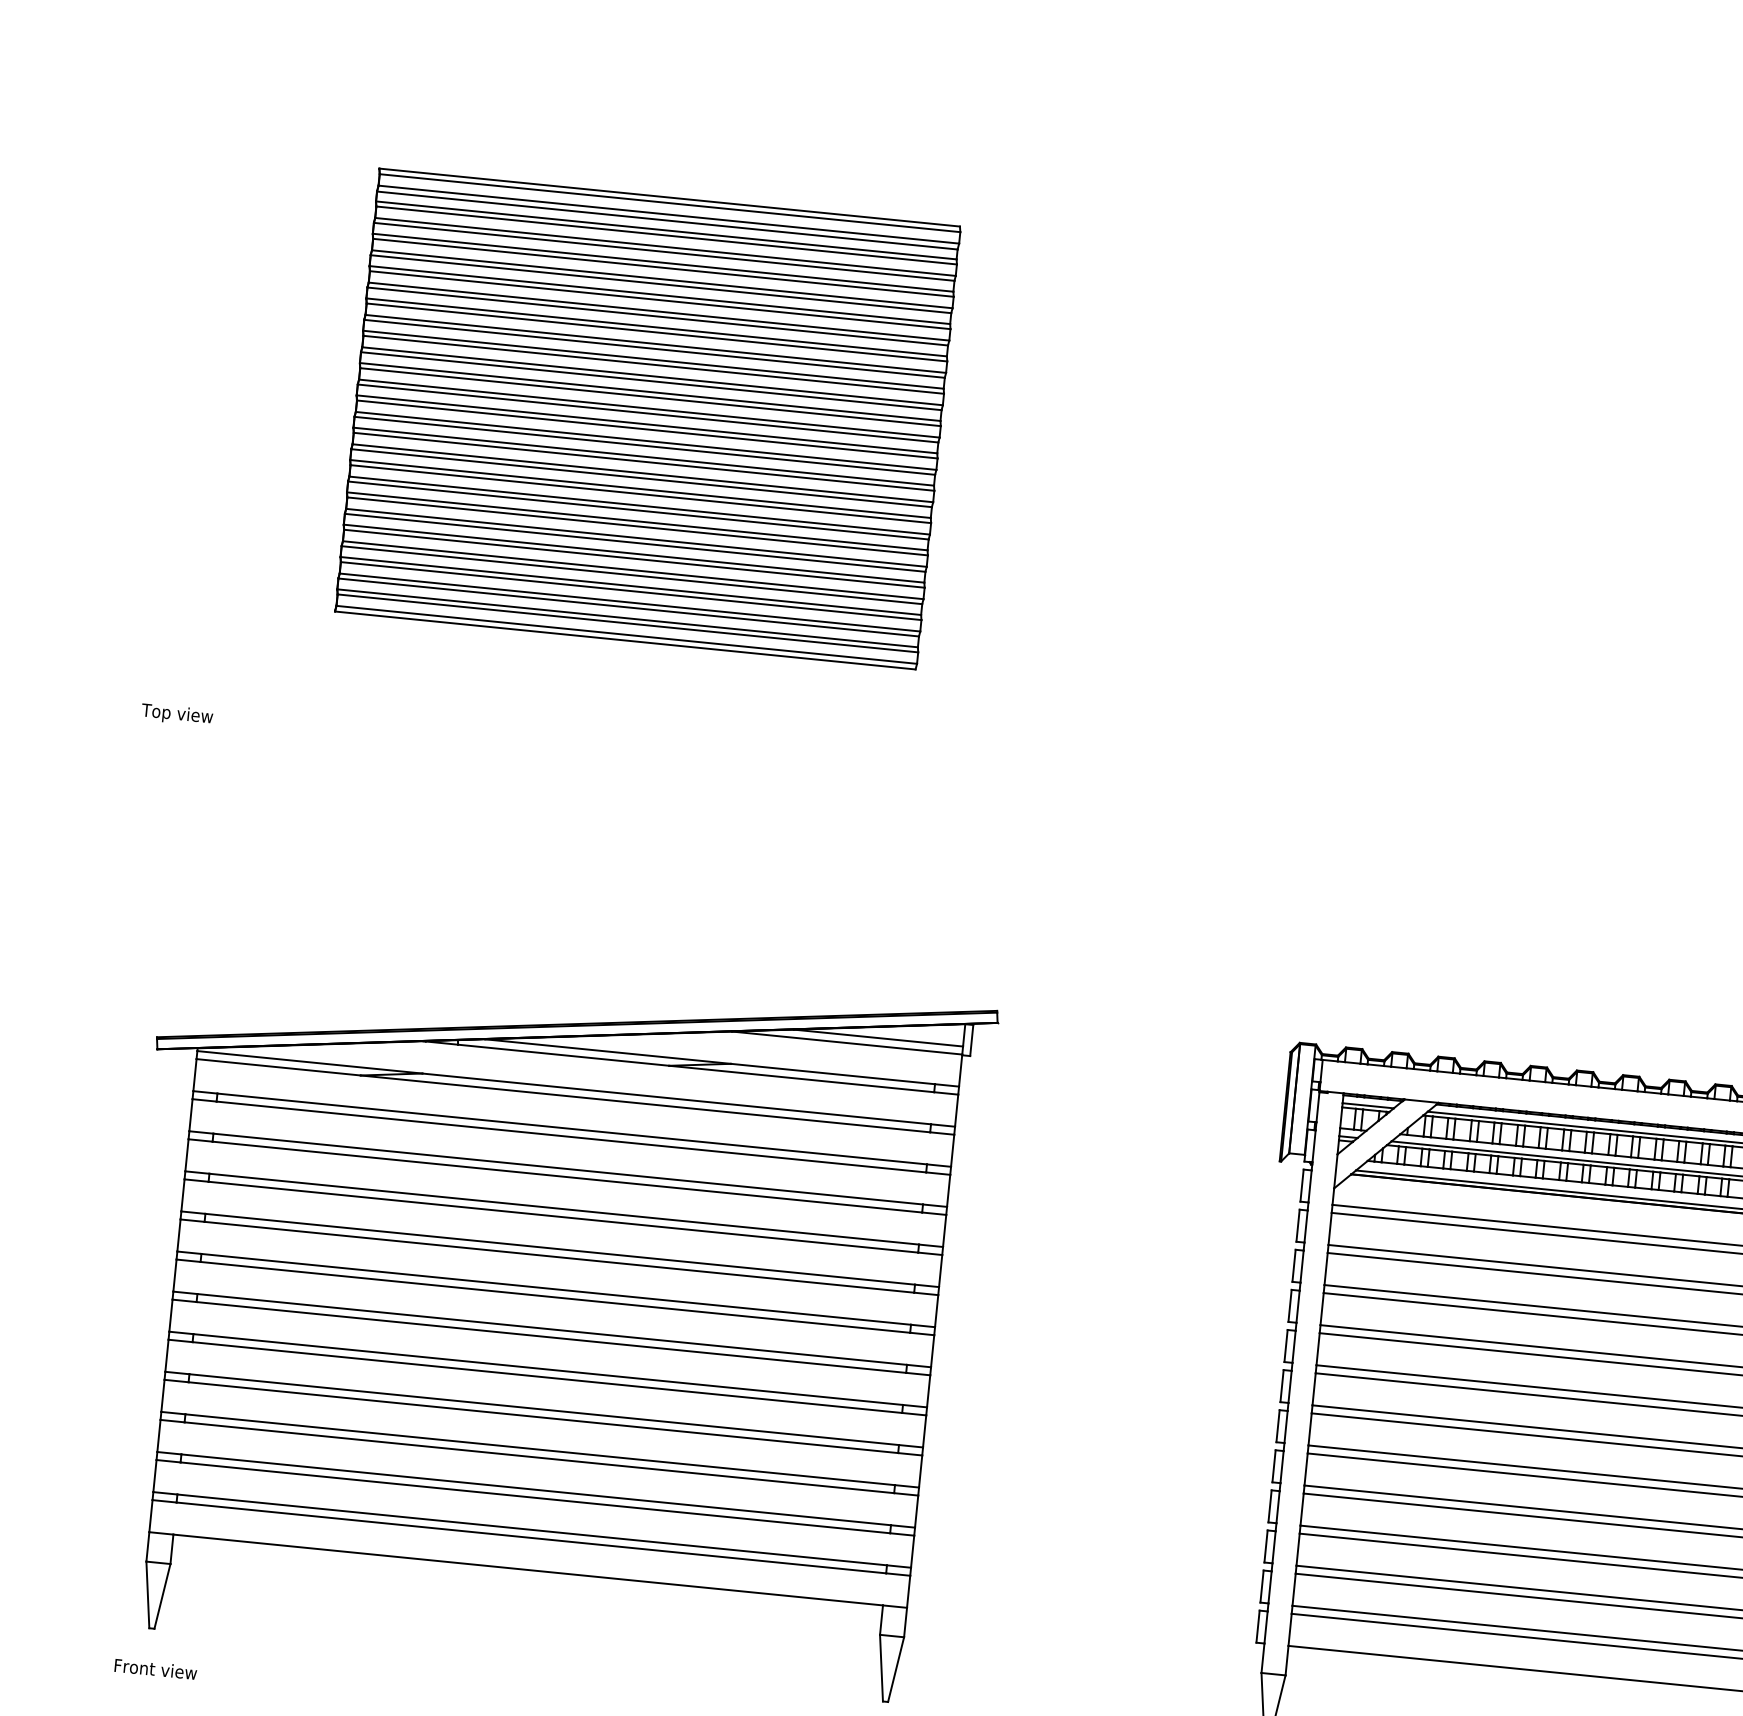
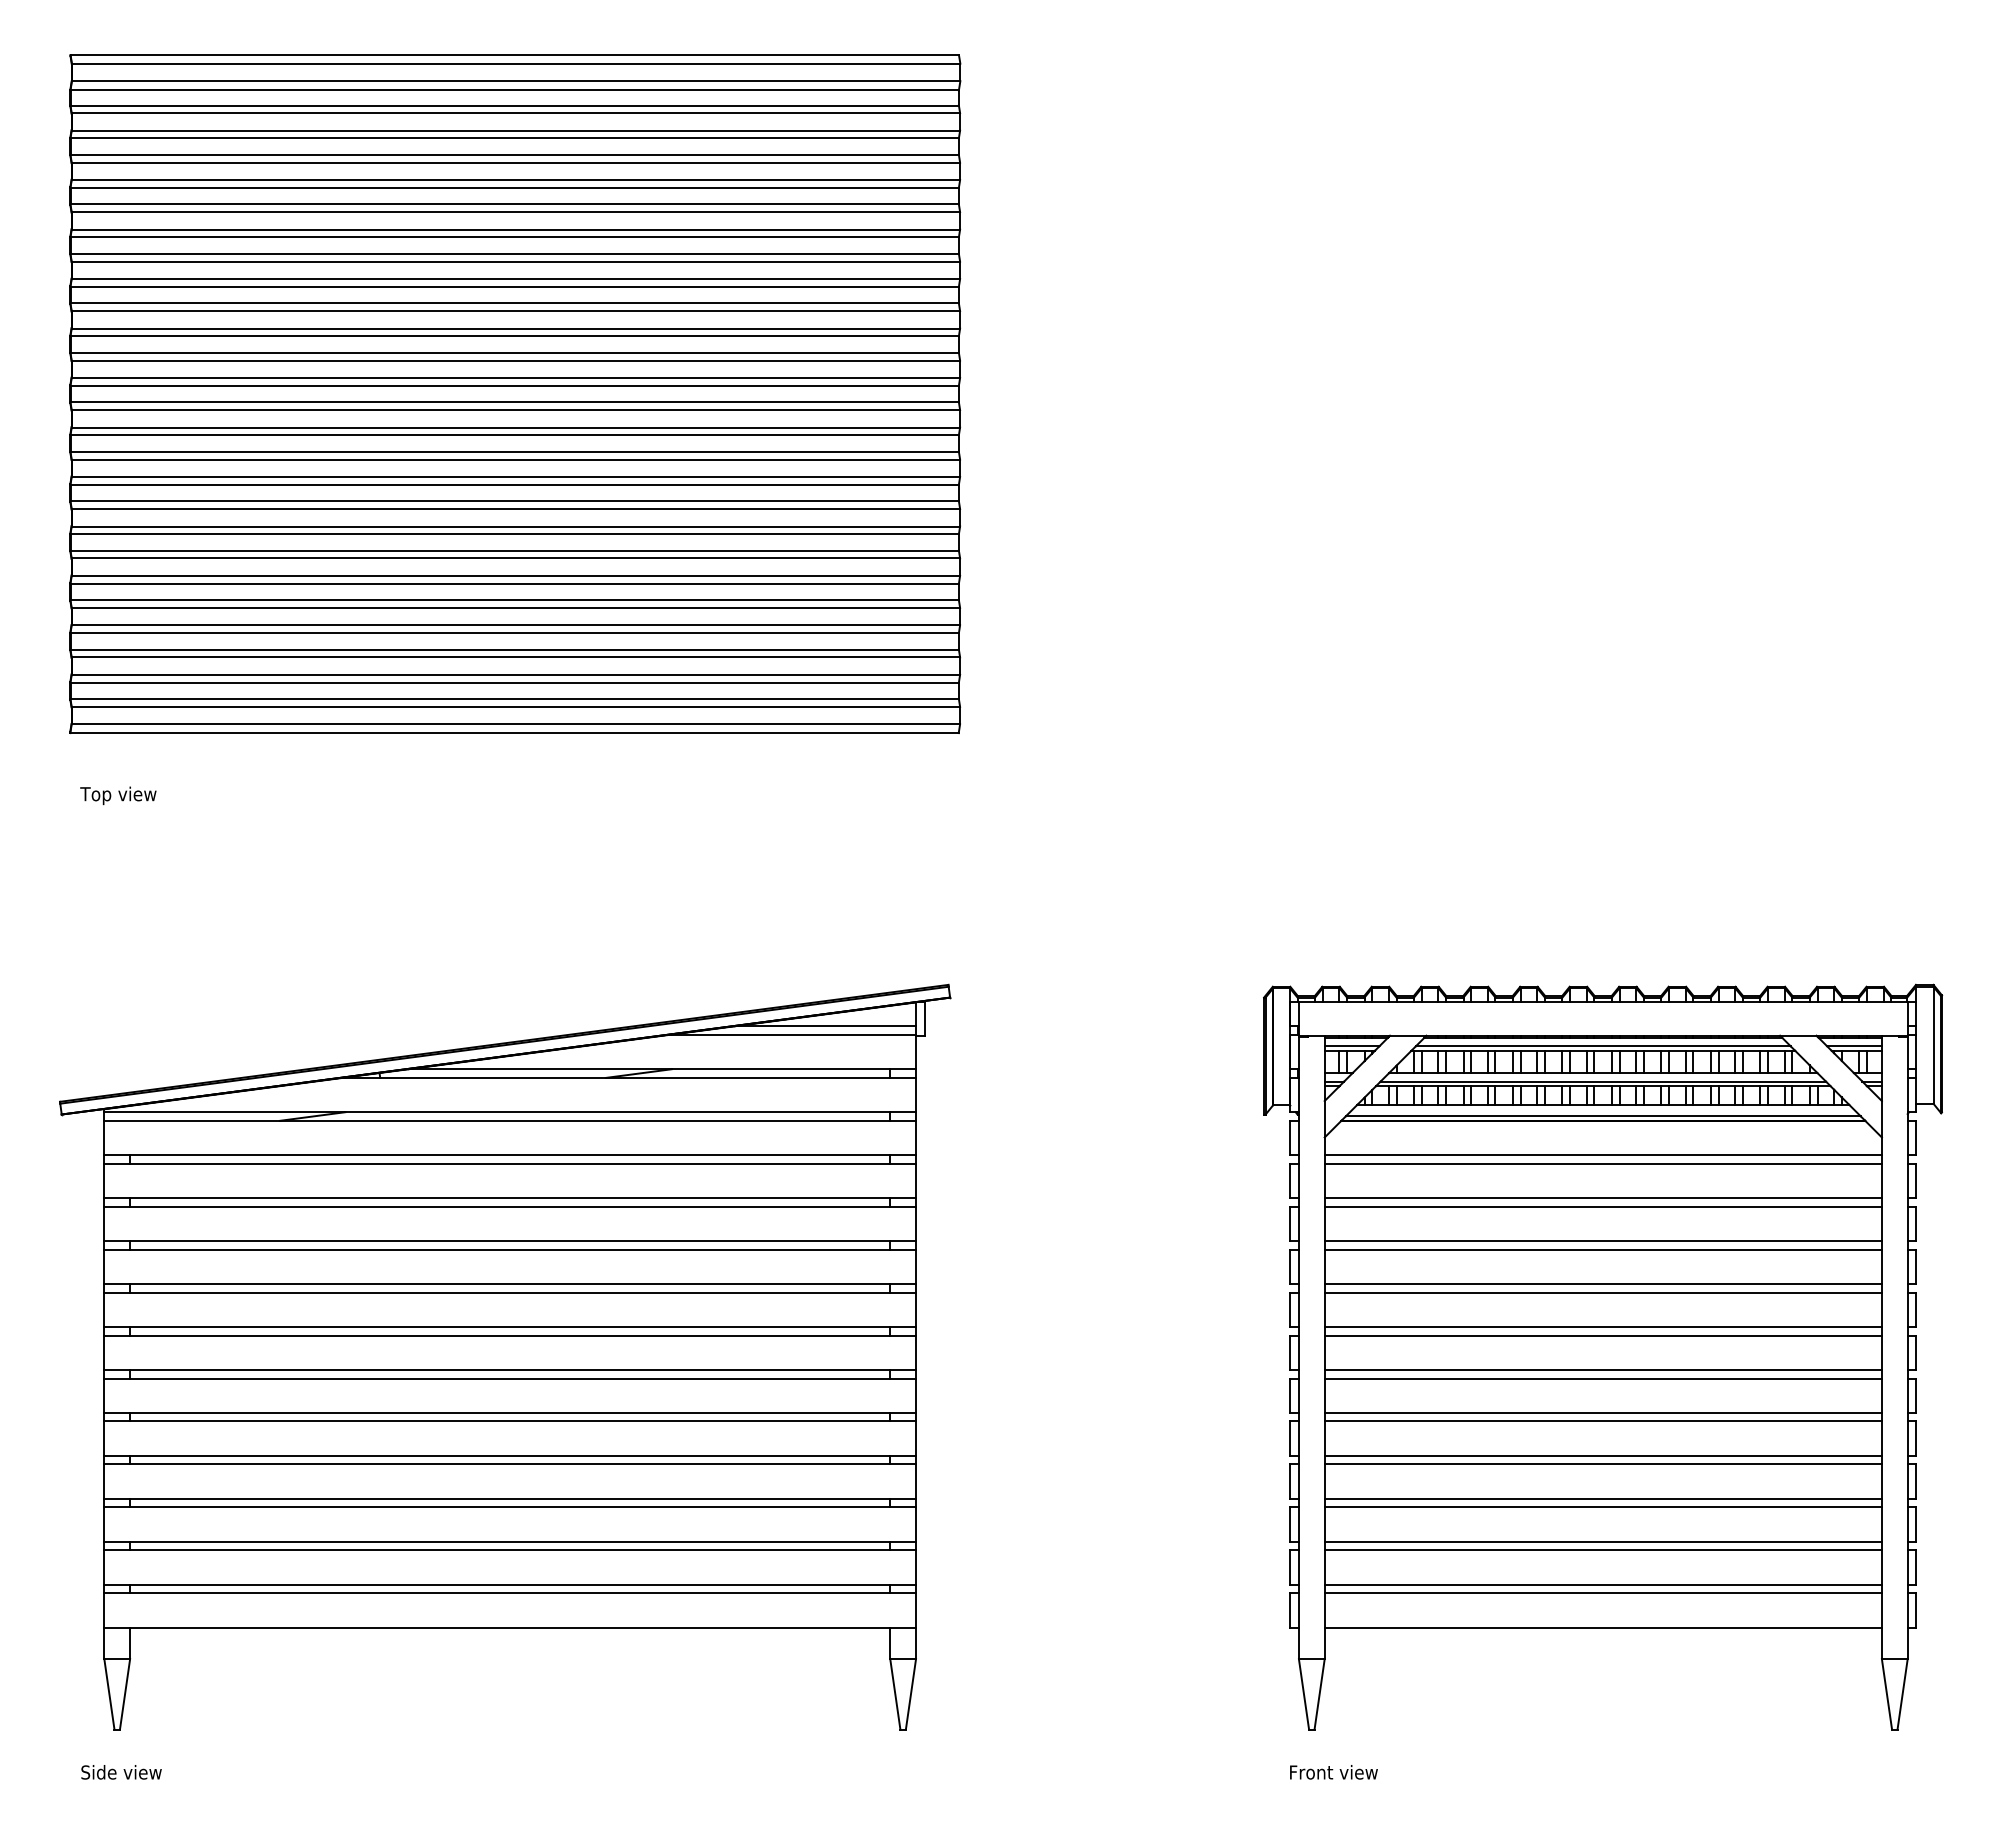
part: (648, 418) -> (515, 393), size x1.43
text: (177, 714) -> (118, 795), moved
text: (155, 1669) -> (125, 1772), Front view -> Side view

